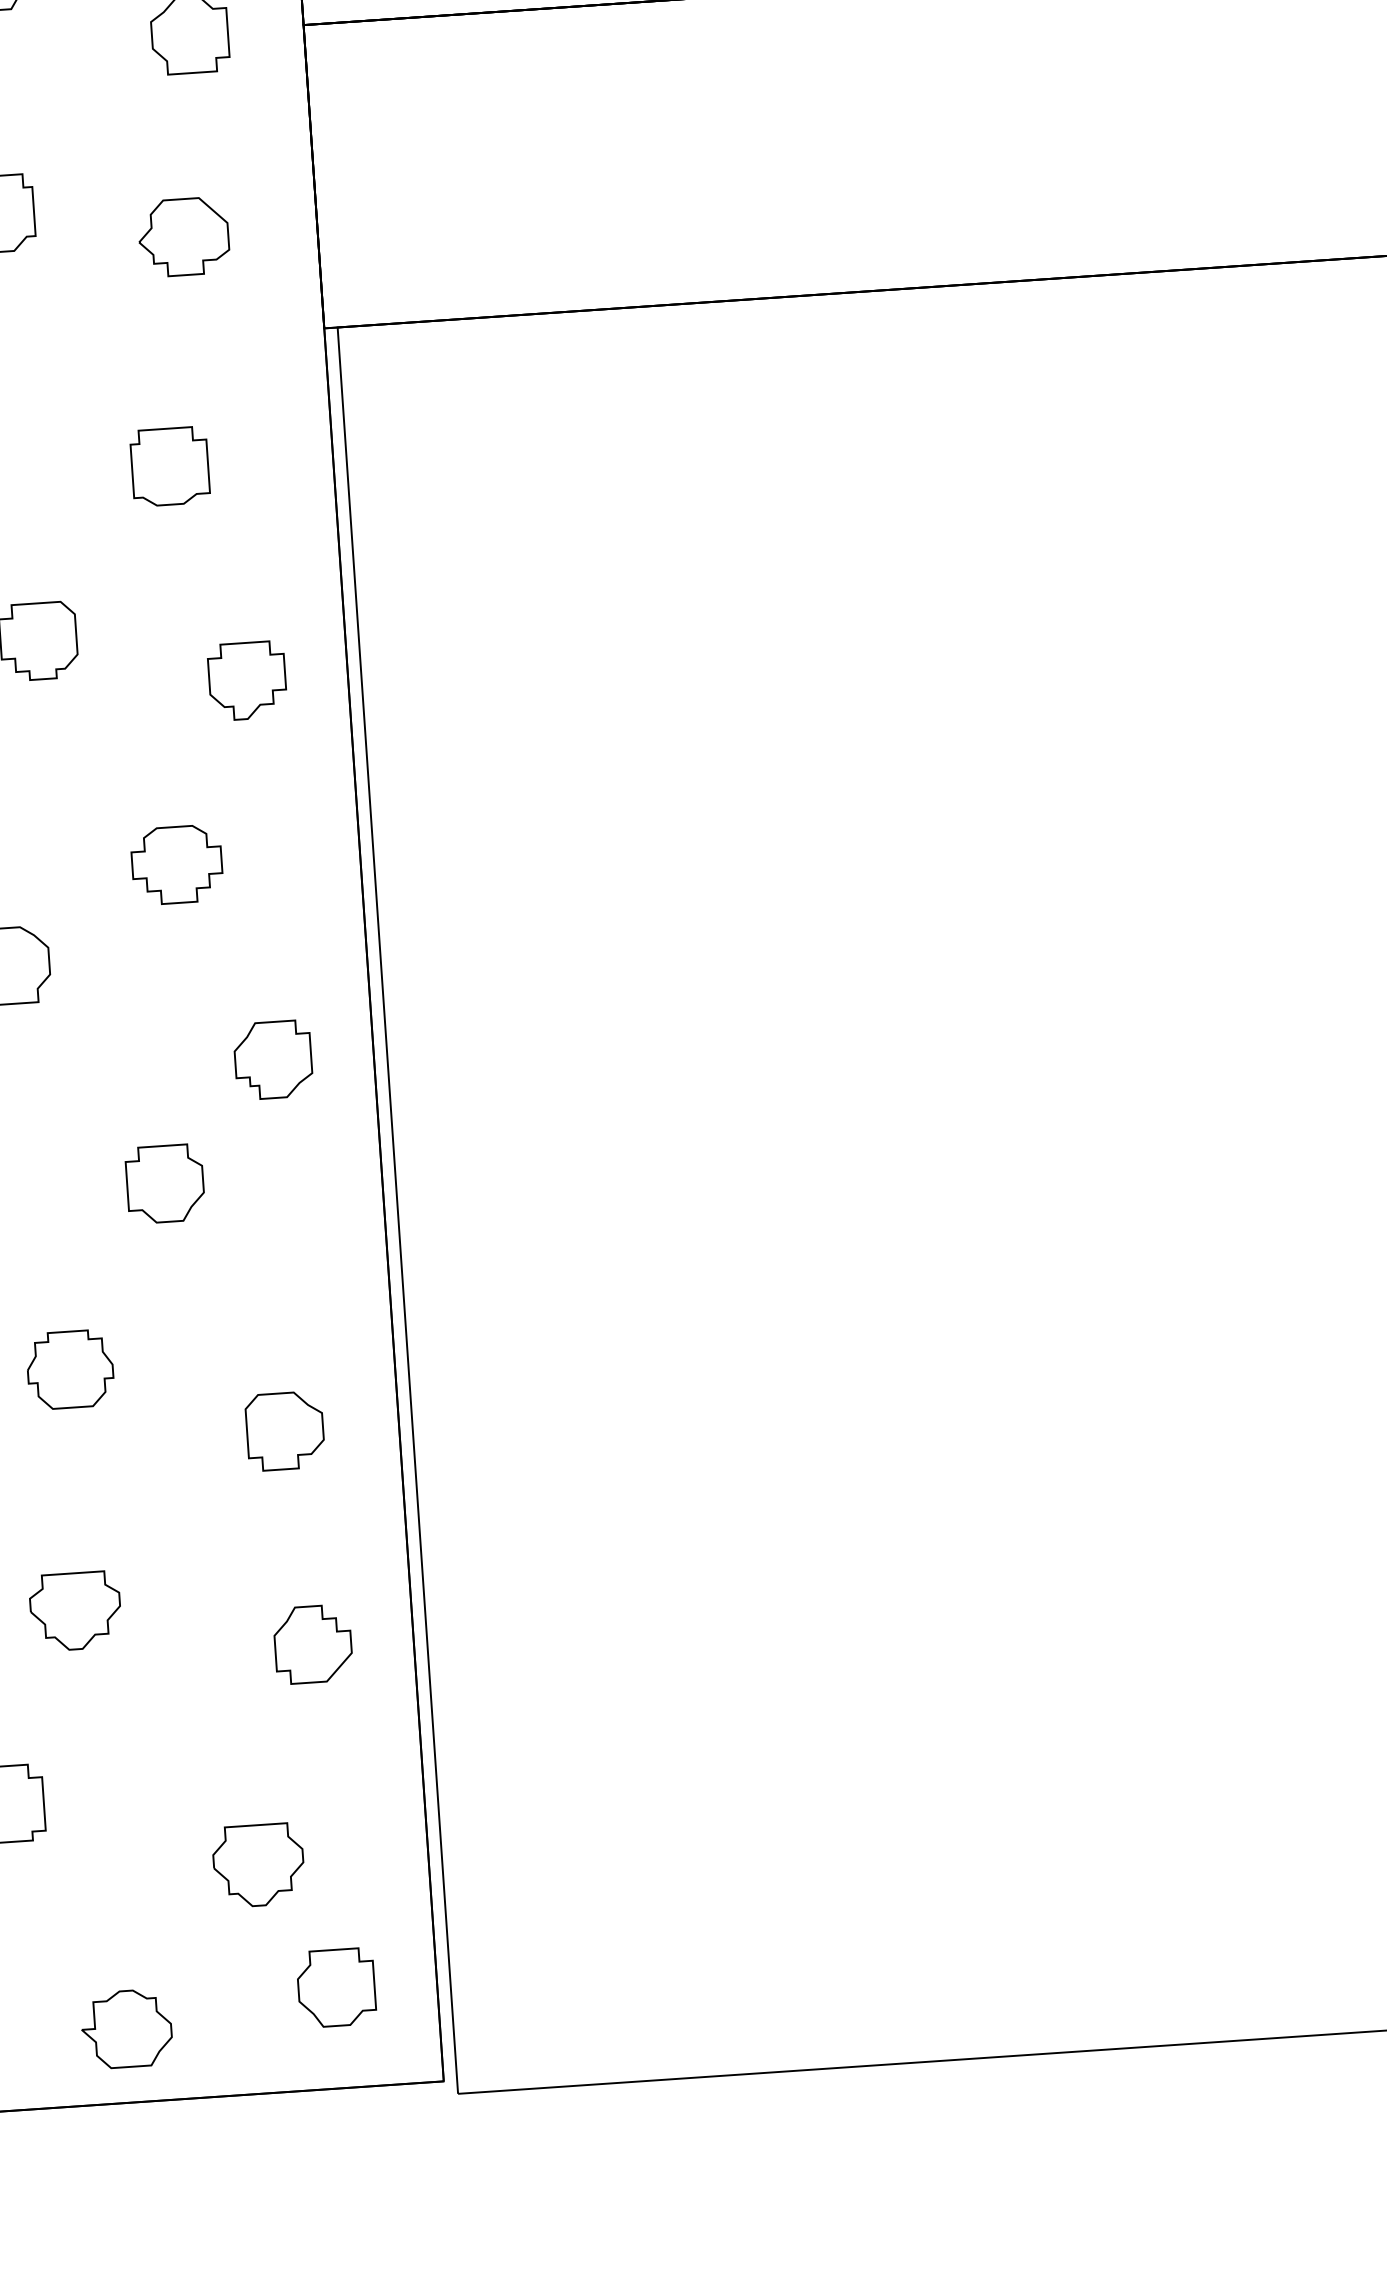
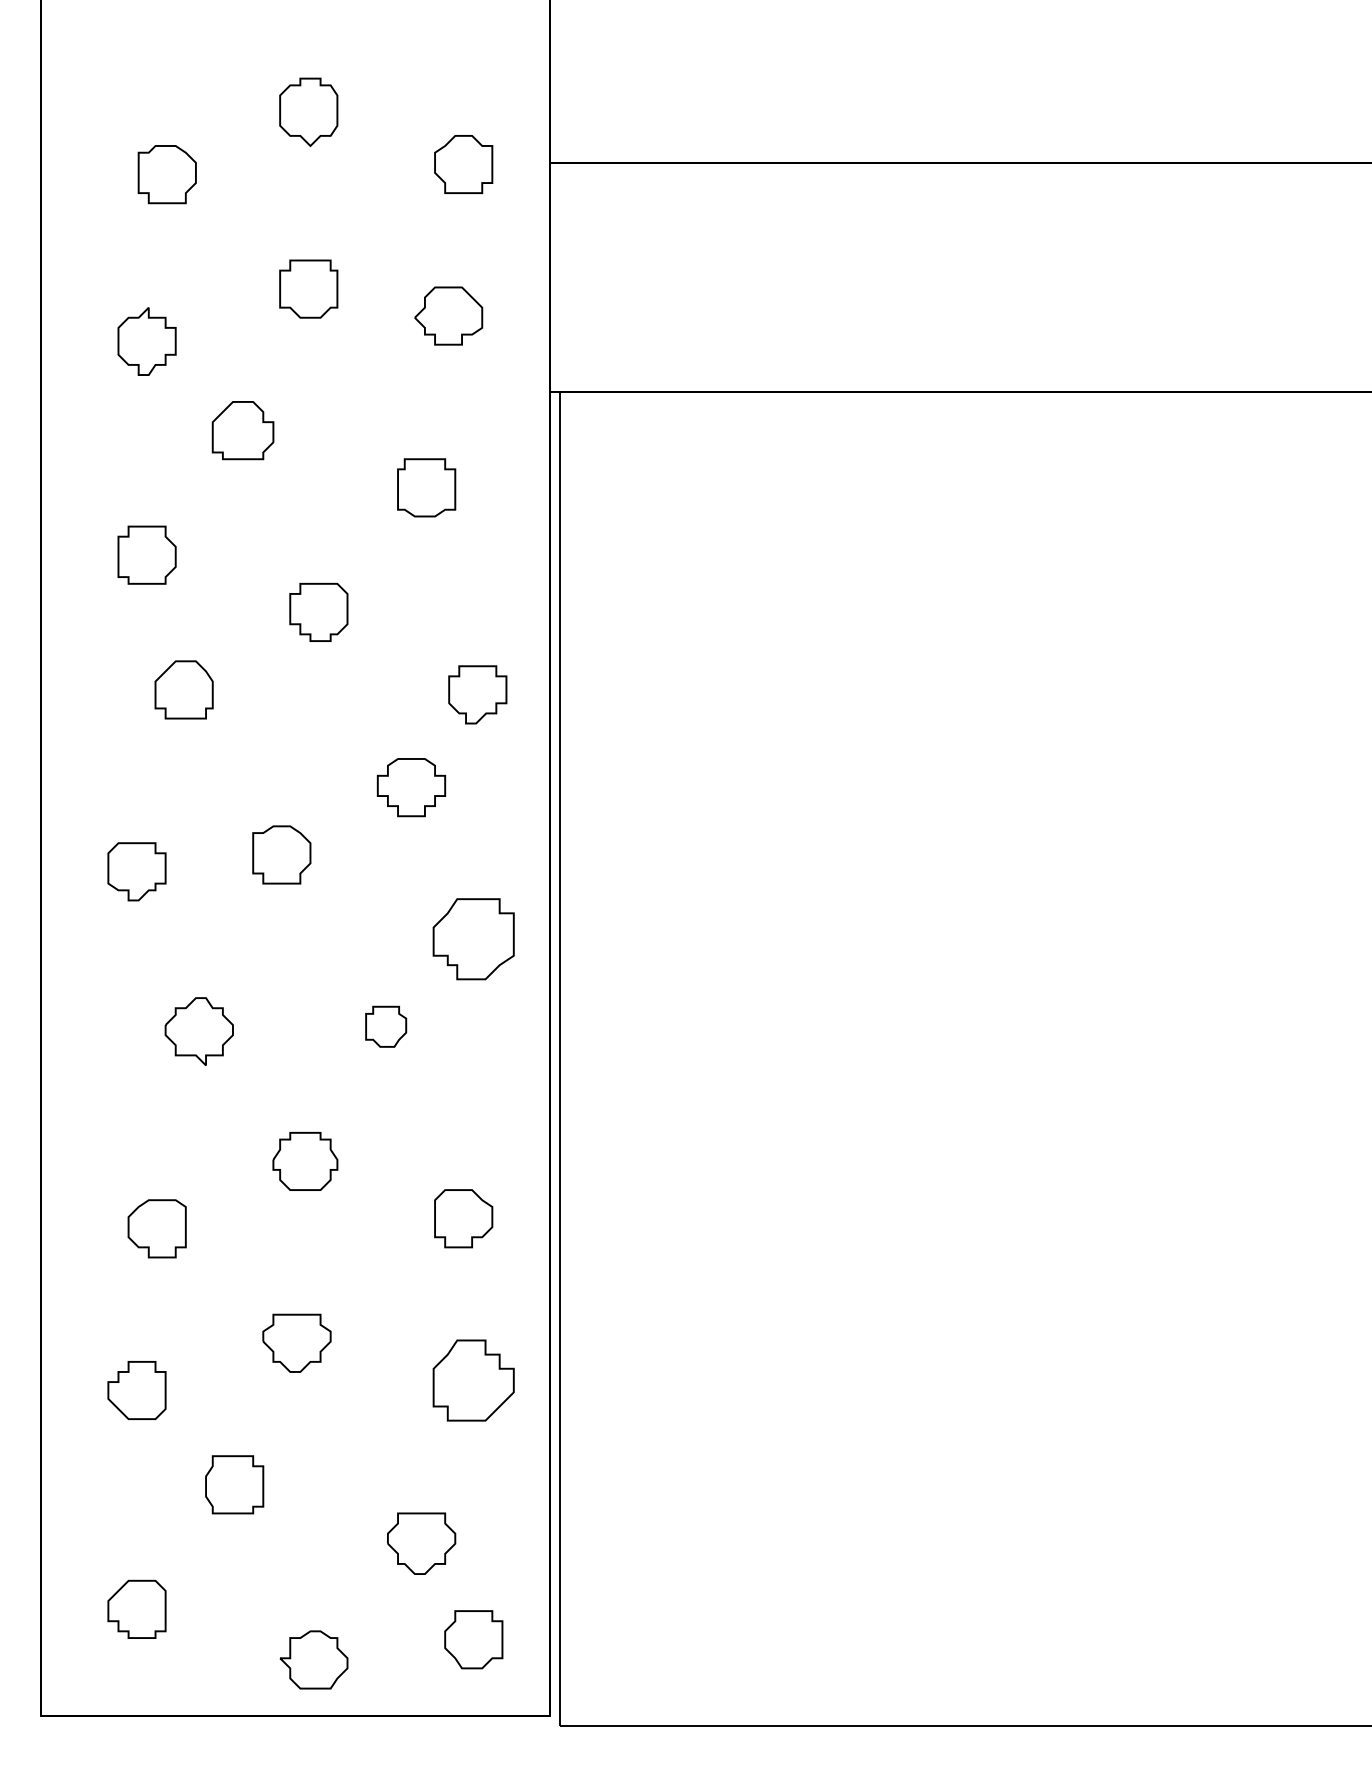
part: (247, 680) -> (477, 694), moved
part: (272, 1059) -> (473, 938), size x1.4
part: (164, 1183) -> (385, 1026), size x0.7
part: (312, 1643) -> (473, 1379), size x1.4

